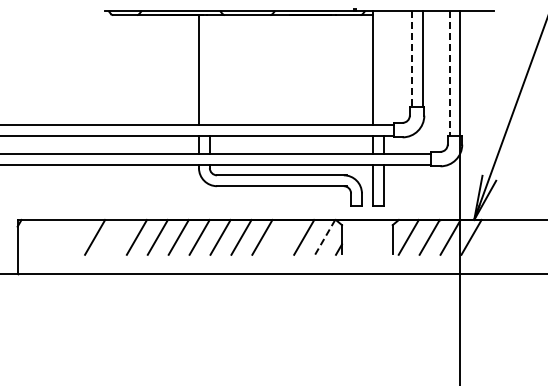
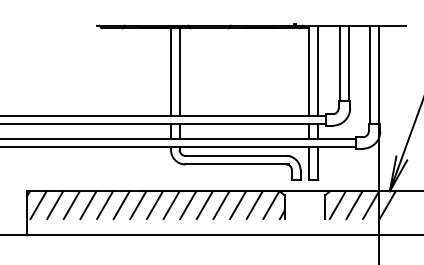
line: (411, 58) -> (339, 62), dashed -> solid
line: (383, 67) -> (317, 70), added
line: (209, 69) -> (179, 71), added
line: (449, 73) -> (370, 74), dashed -> solid
line: (32, 236) -> (38, 204), added
line: (53, 236) -> (55, 204), added
line: (74, 236) -> (72, 204), added
line: (115, 236) -> (104, 204), added
line: (283, 236) -> (238, 204), added
line: (324, 237) -> (270, 205), dashed -> solid

